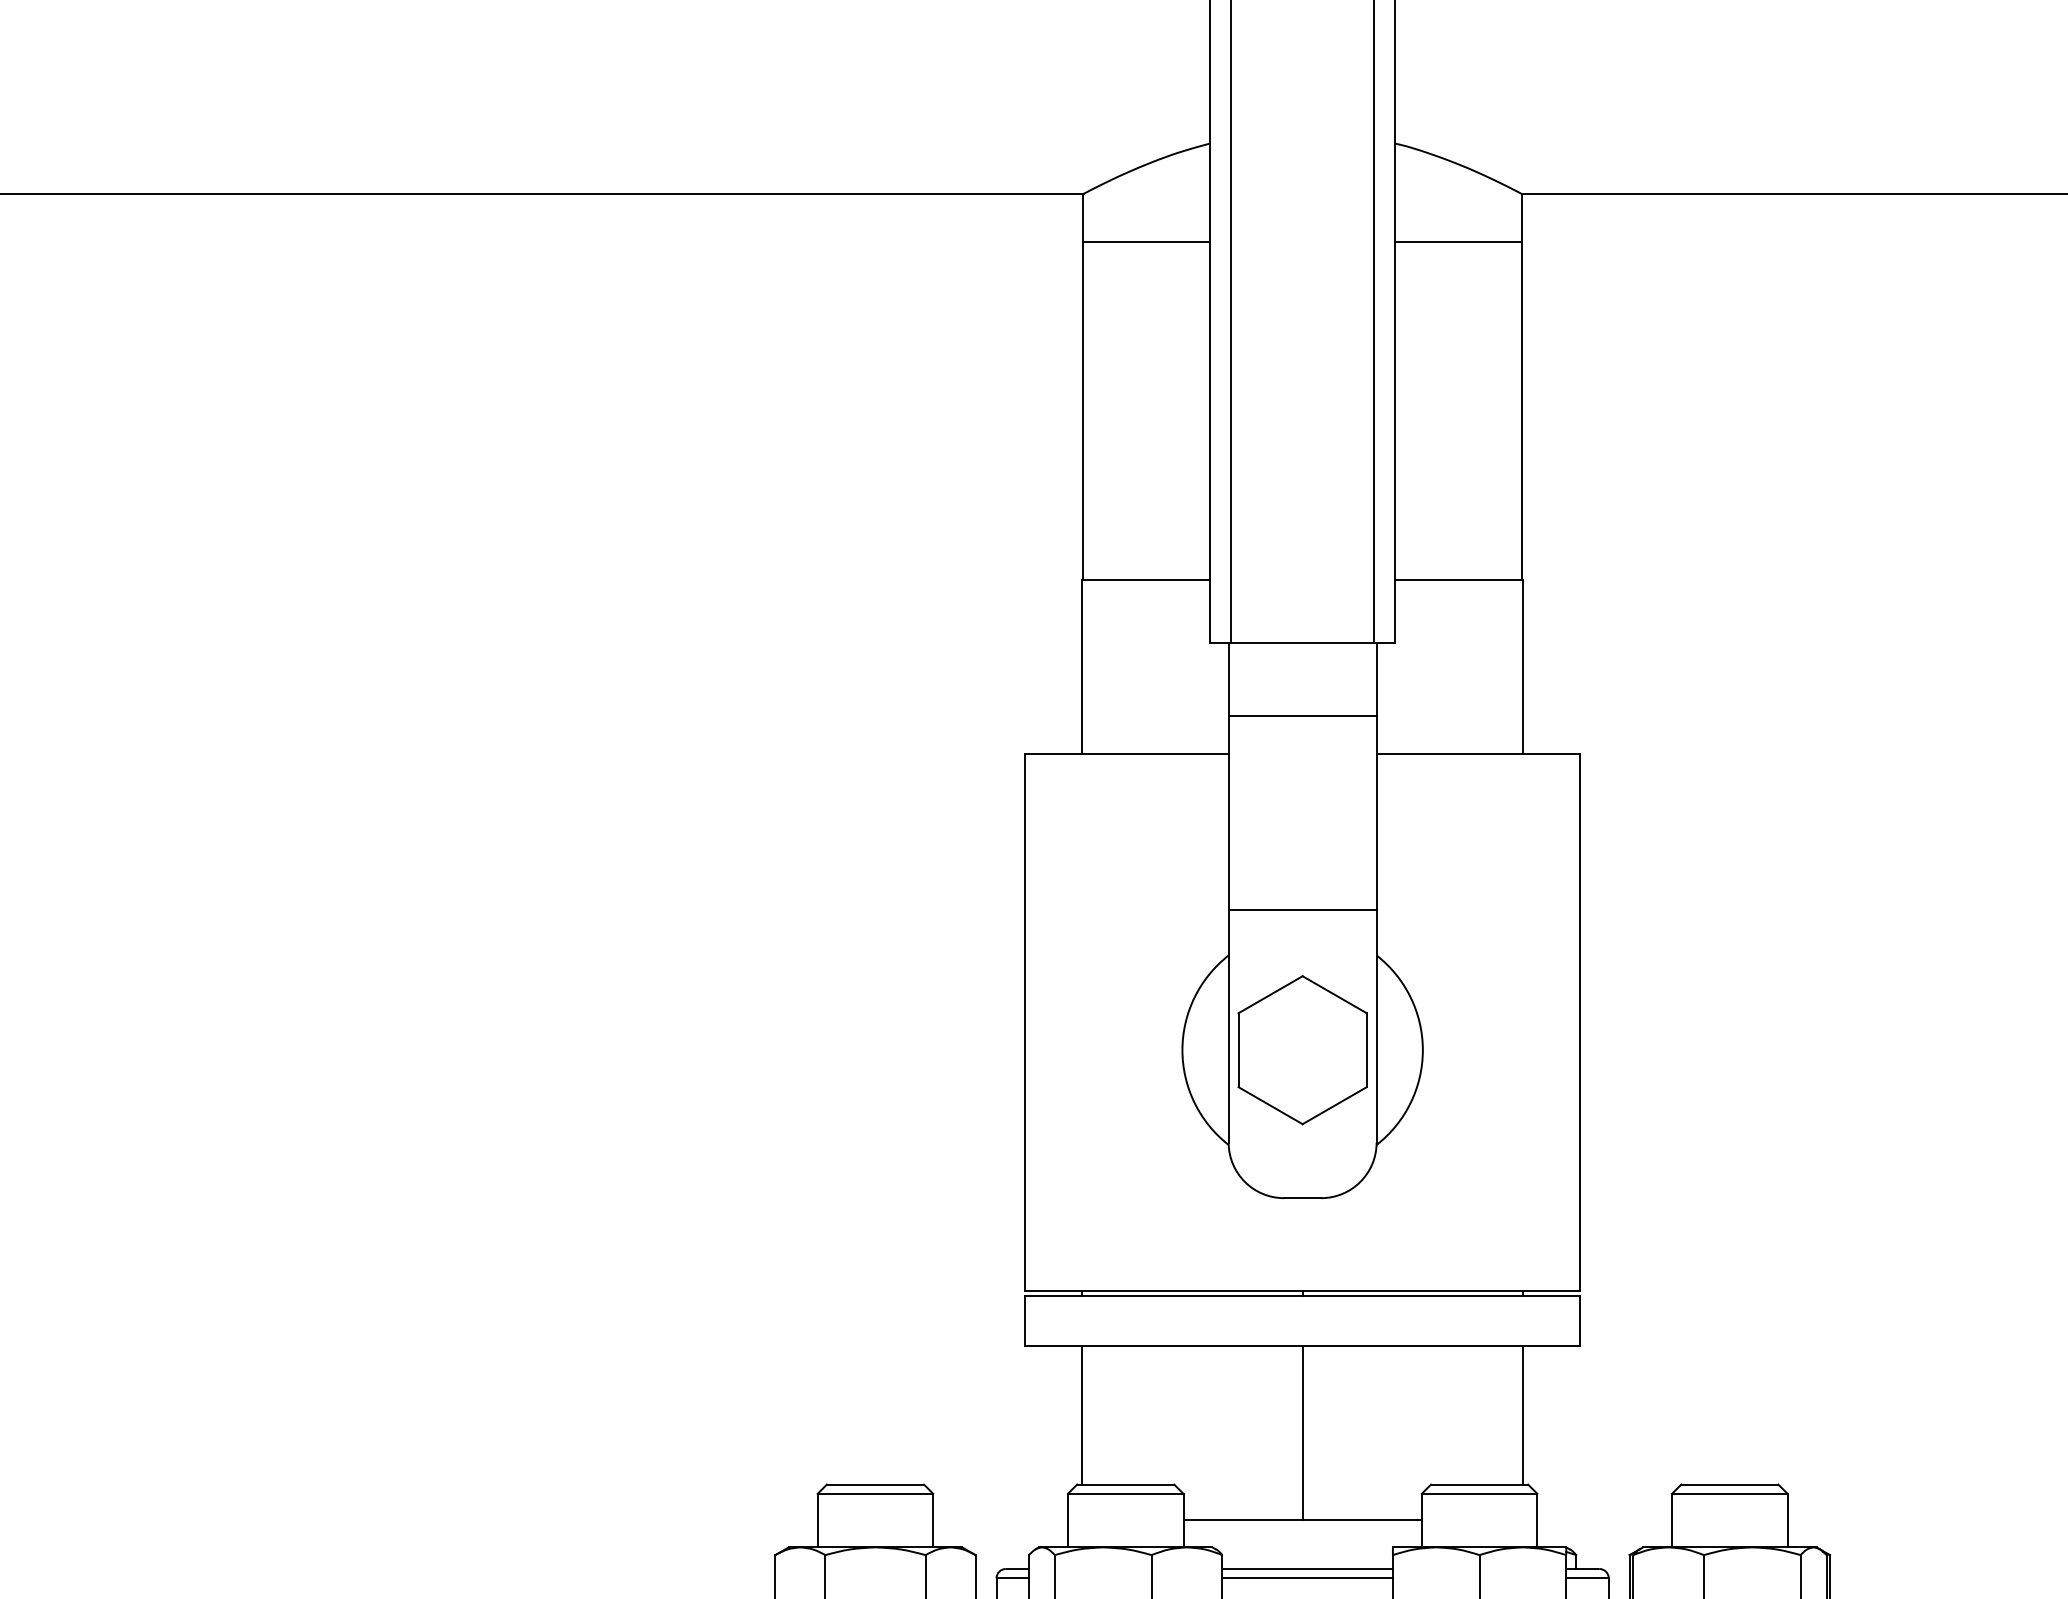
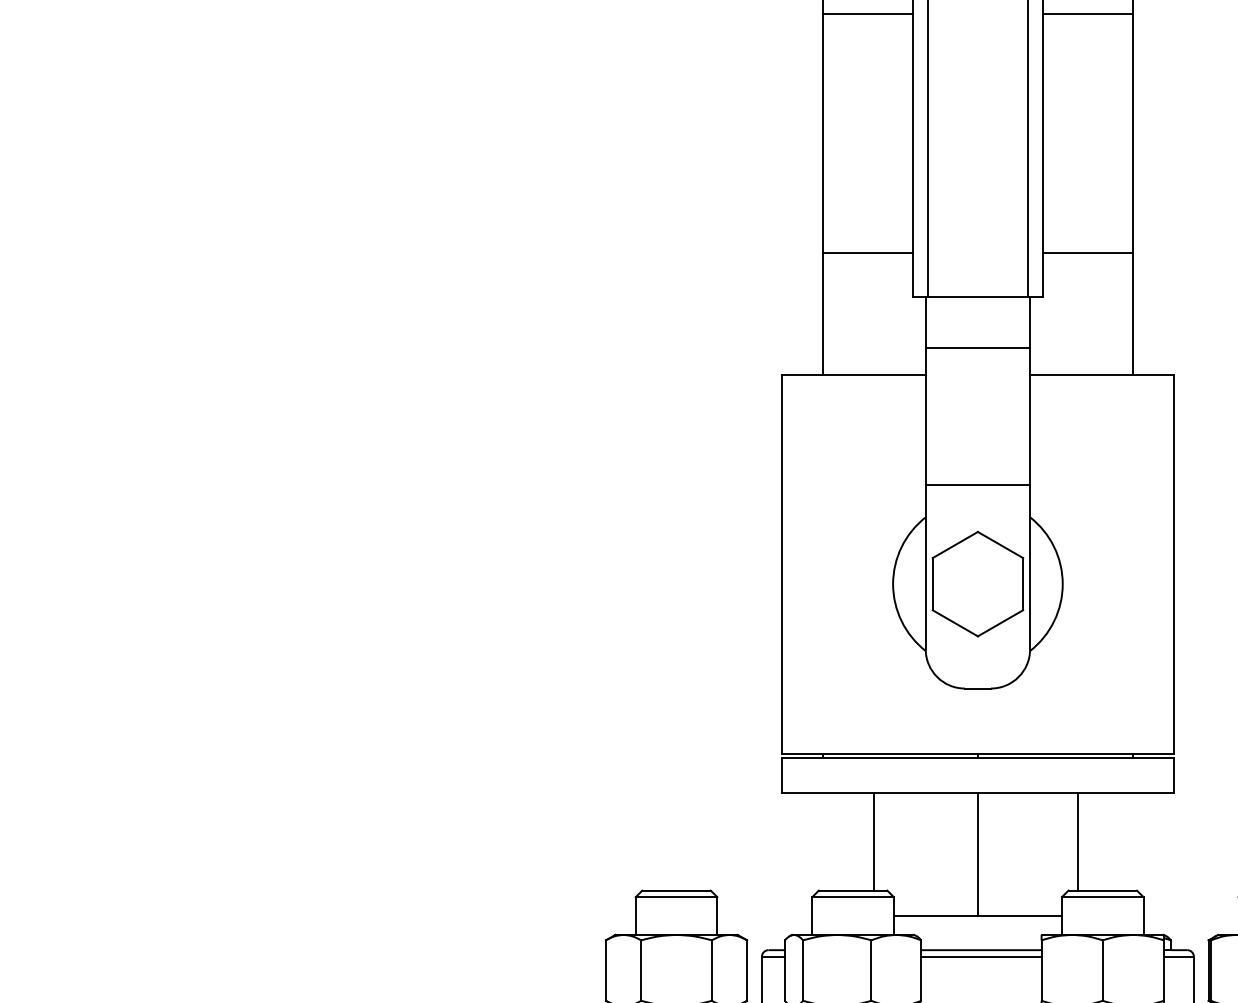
line: (1082, 1415) -> (874, 841), moved
line: (1522, 1415) -> (1077, 841), moved

